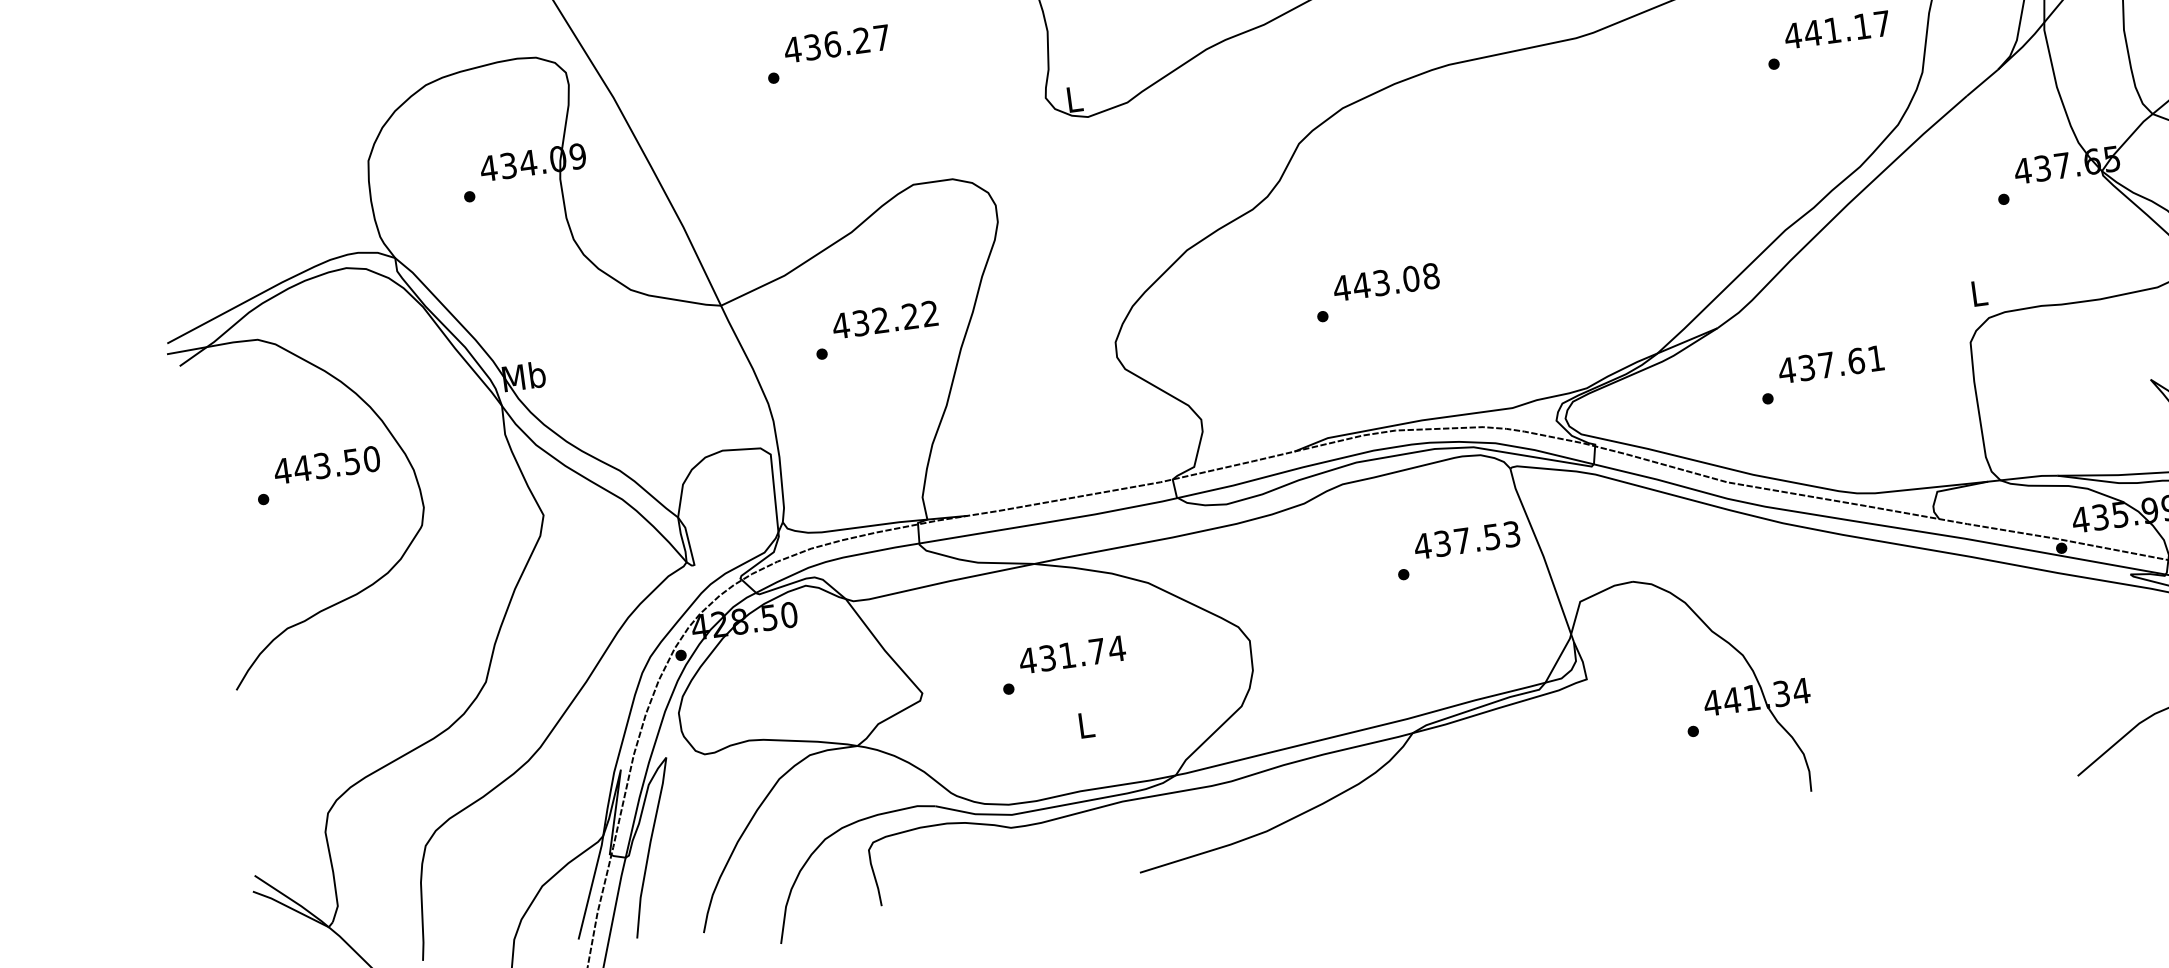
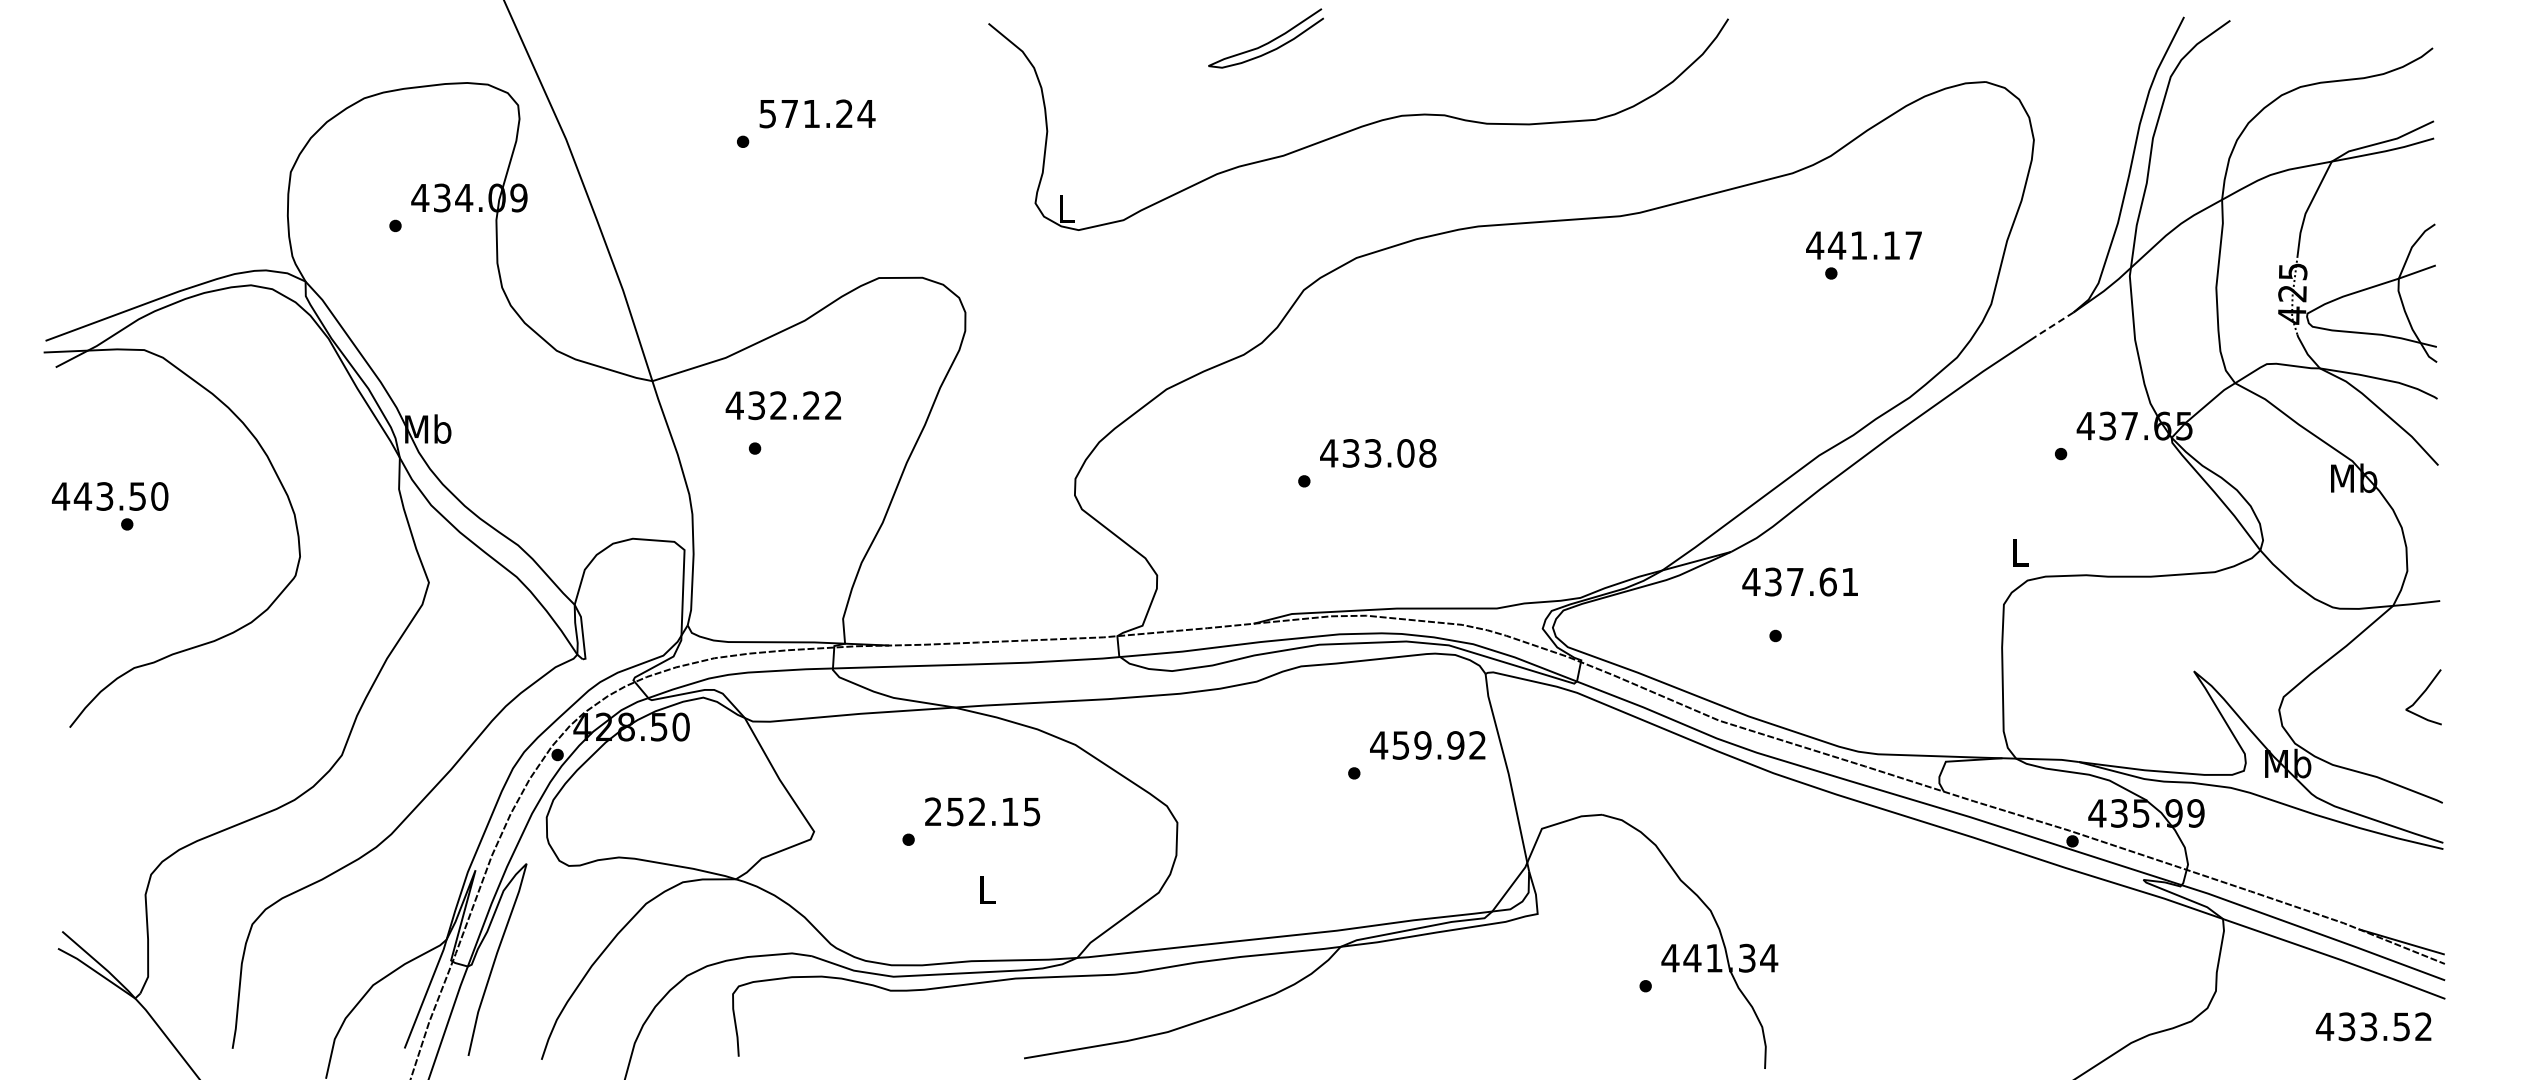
text: (1836, 29) -> (1863, 245), moved
text: (836, 43) -> (816, 113), 436.27 -> 571.24
line: (1982, 83) -> (2054, 324), solid -> dashed
text: (1362, 285) -> (1351, 453), 443.08 -> 433.08
text: (885, 319) -> (783, 405), moved
text: (1830, 364) -> (1799, 581), moved
text: (327, 465) -> (110, 496), moved
text: (1477, 538) -> (1439, 745), 437.53 -> 459.92
text: (1072, 654) -> (982, 811), 431.74 -> 252.15

